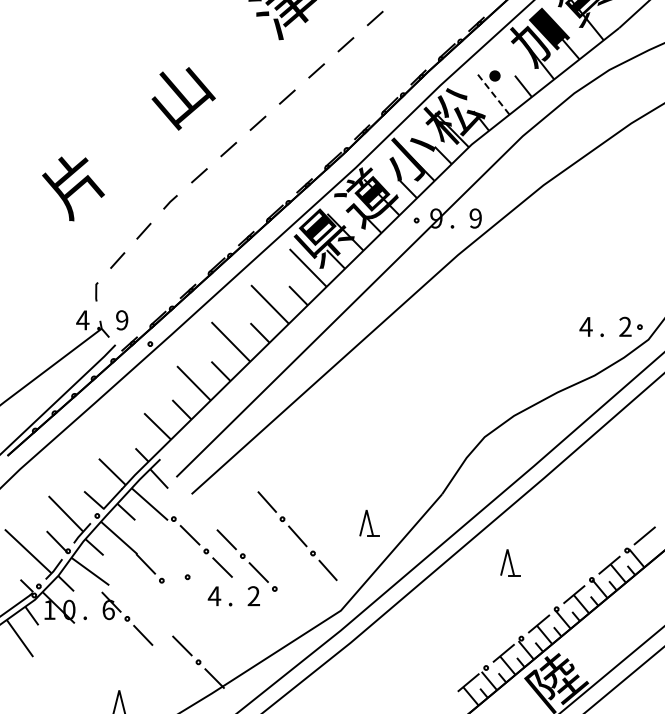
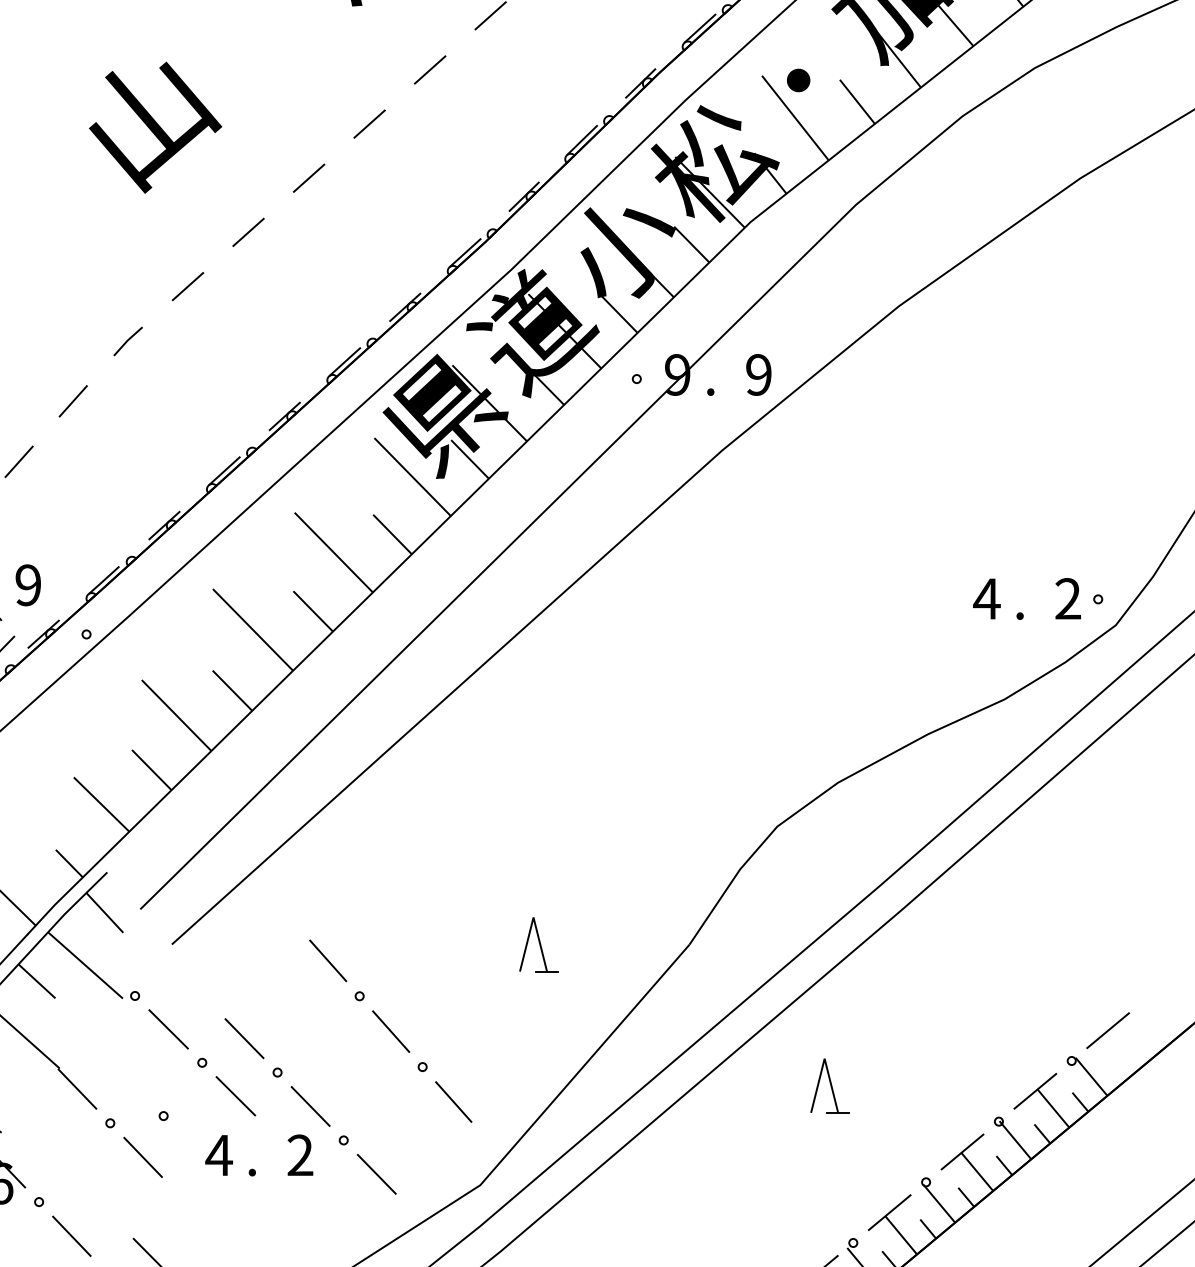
line: (493, 93) -> (795, 116), dashed -> solid
part: (369, 522) -> (539, 943), moved
line: (177, 596) -> (142, 1155), added
line: (290, 605) -> (376, 1174), added

